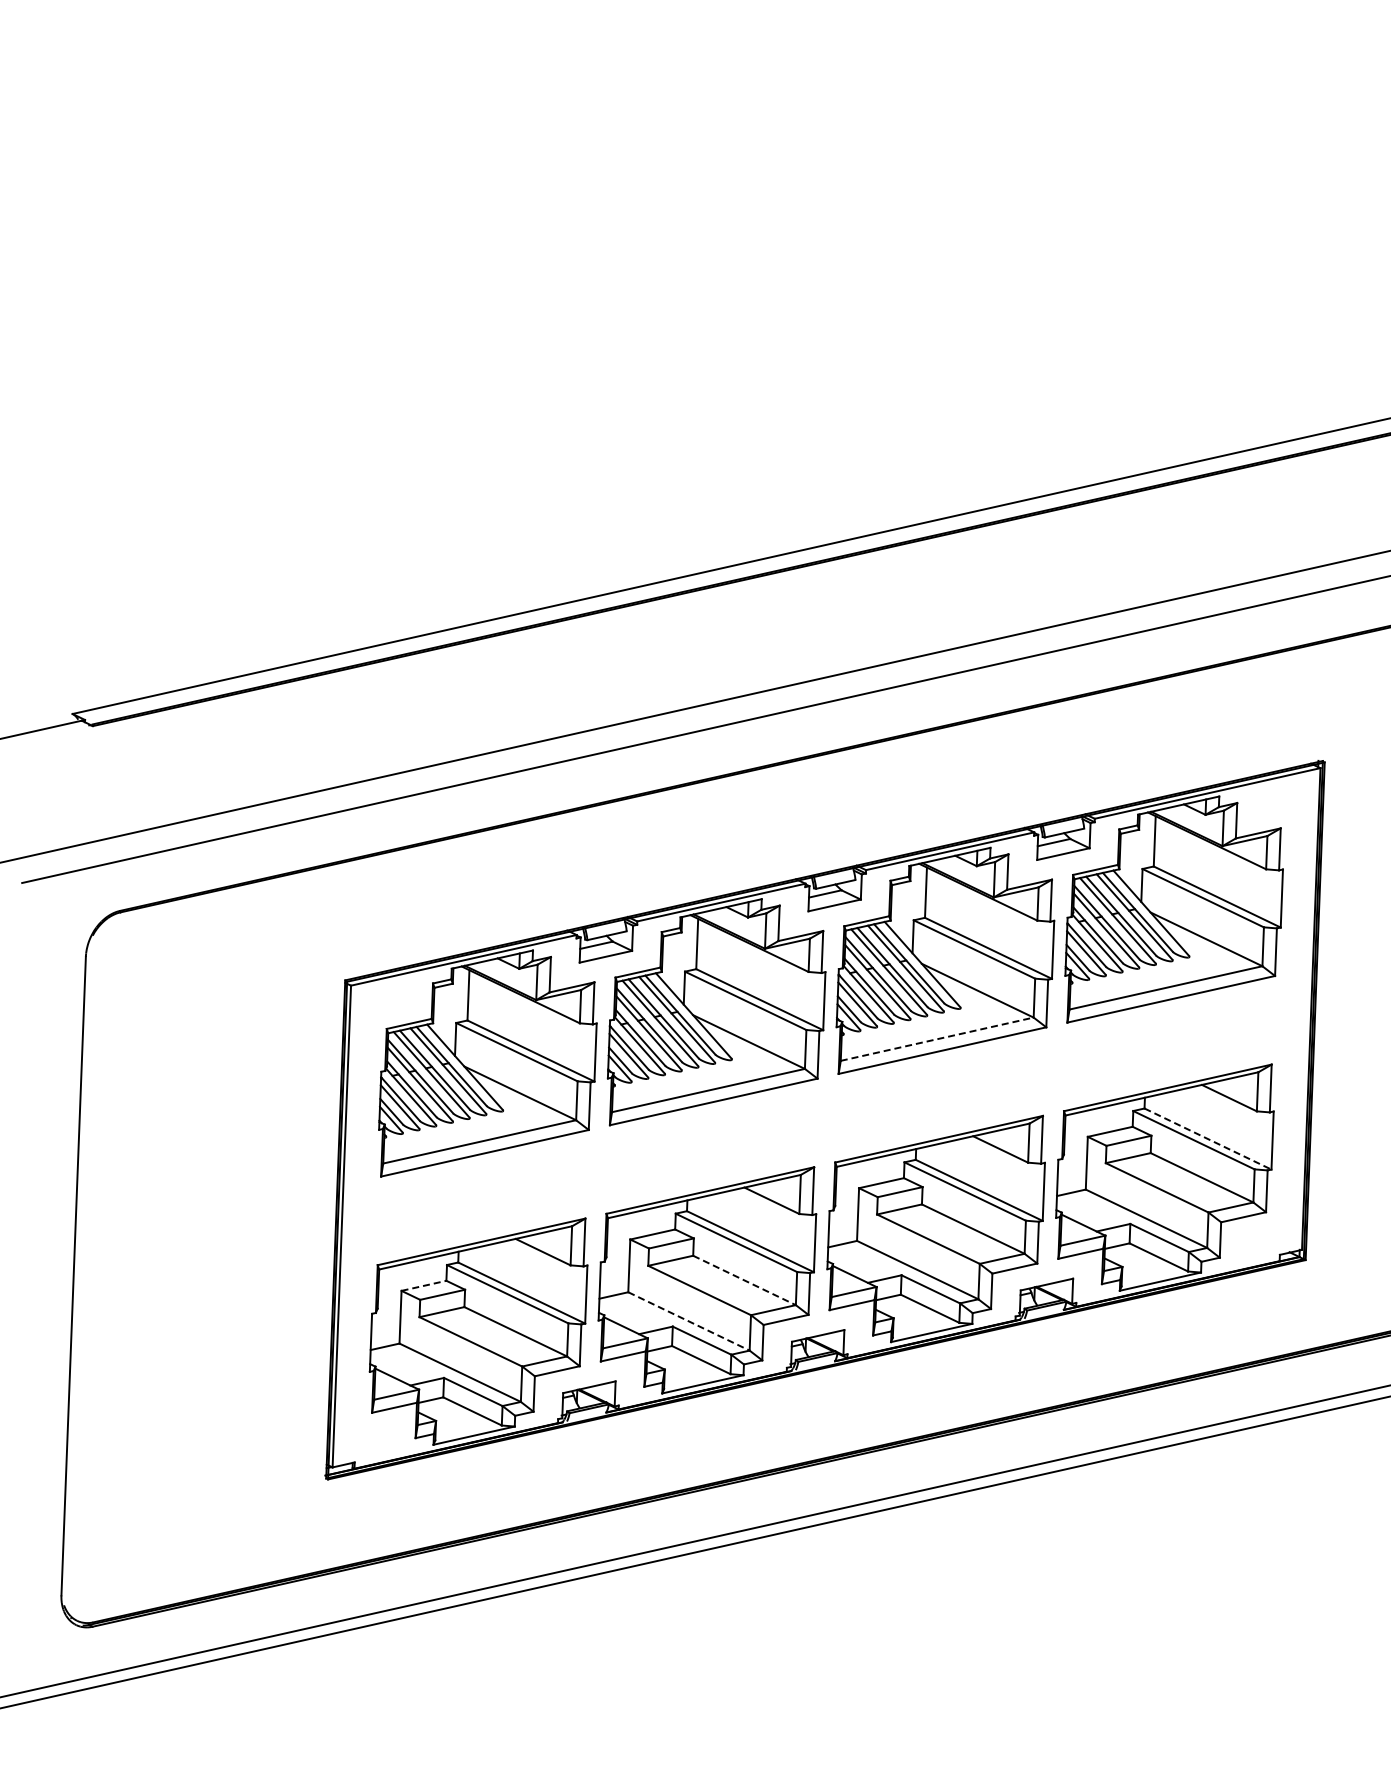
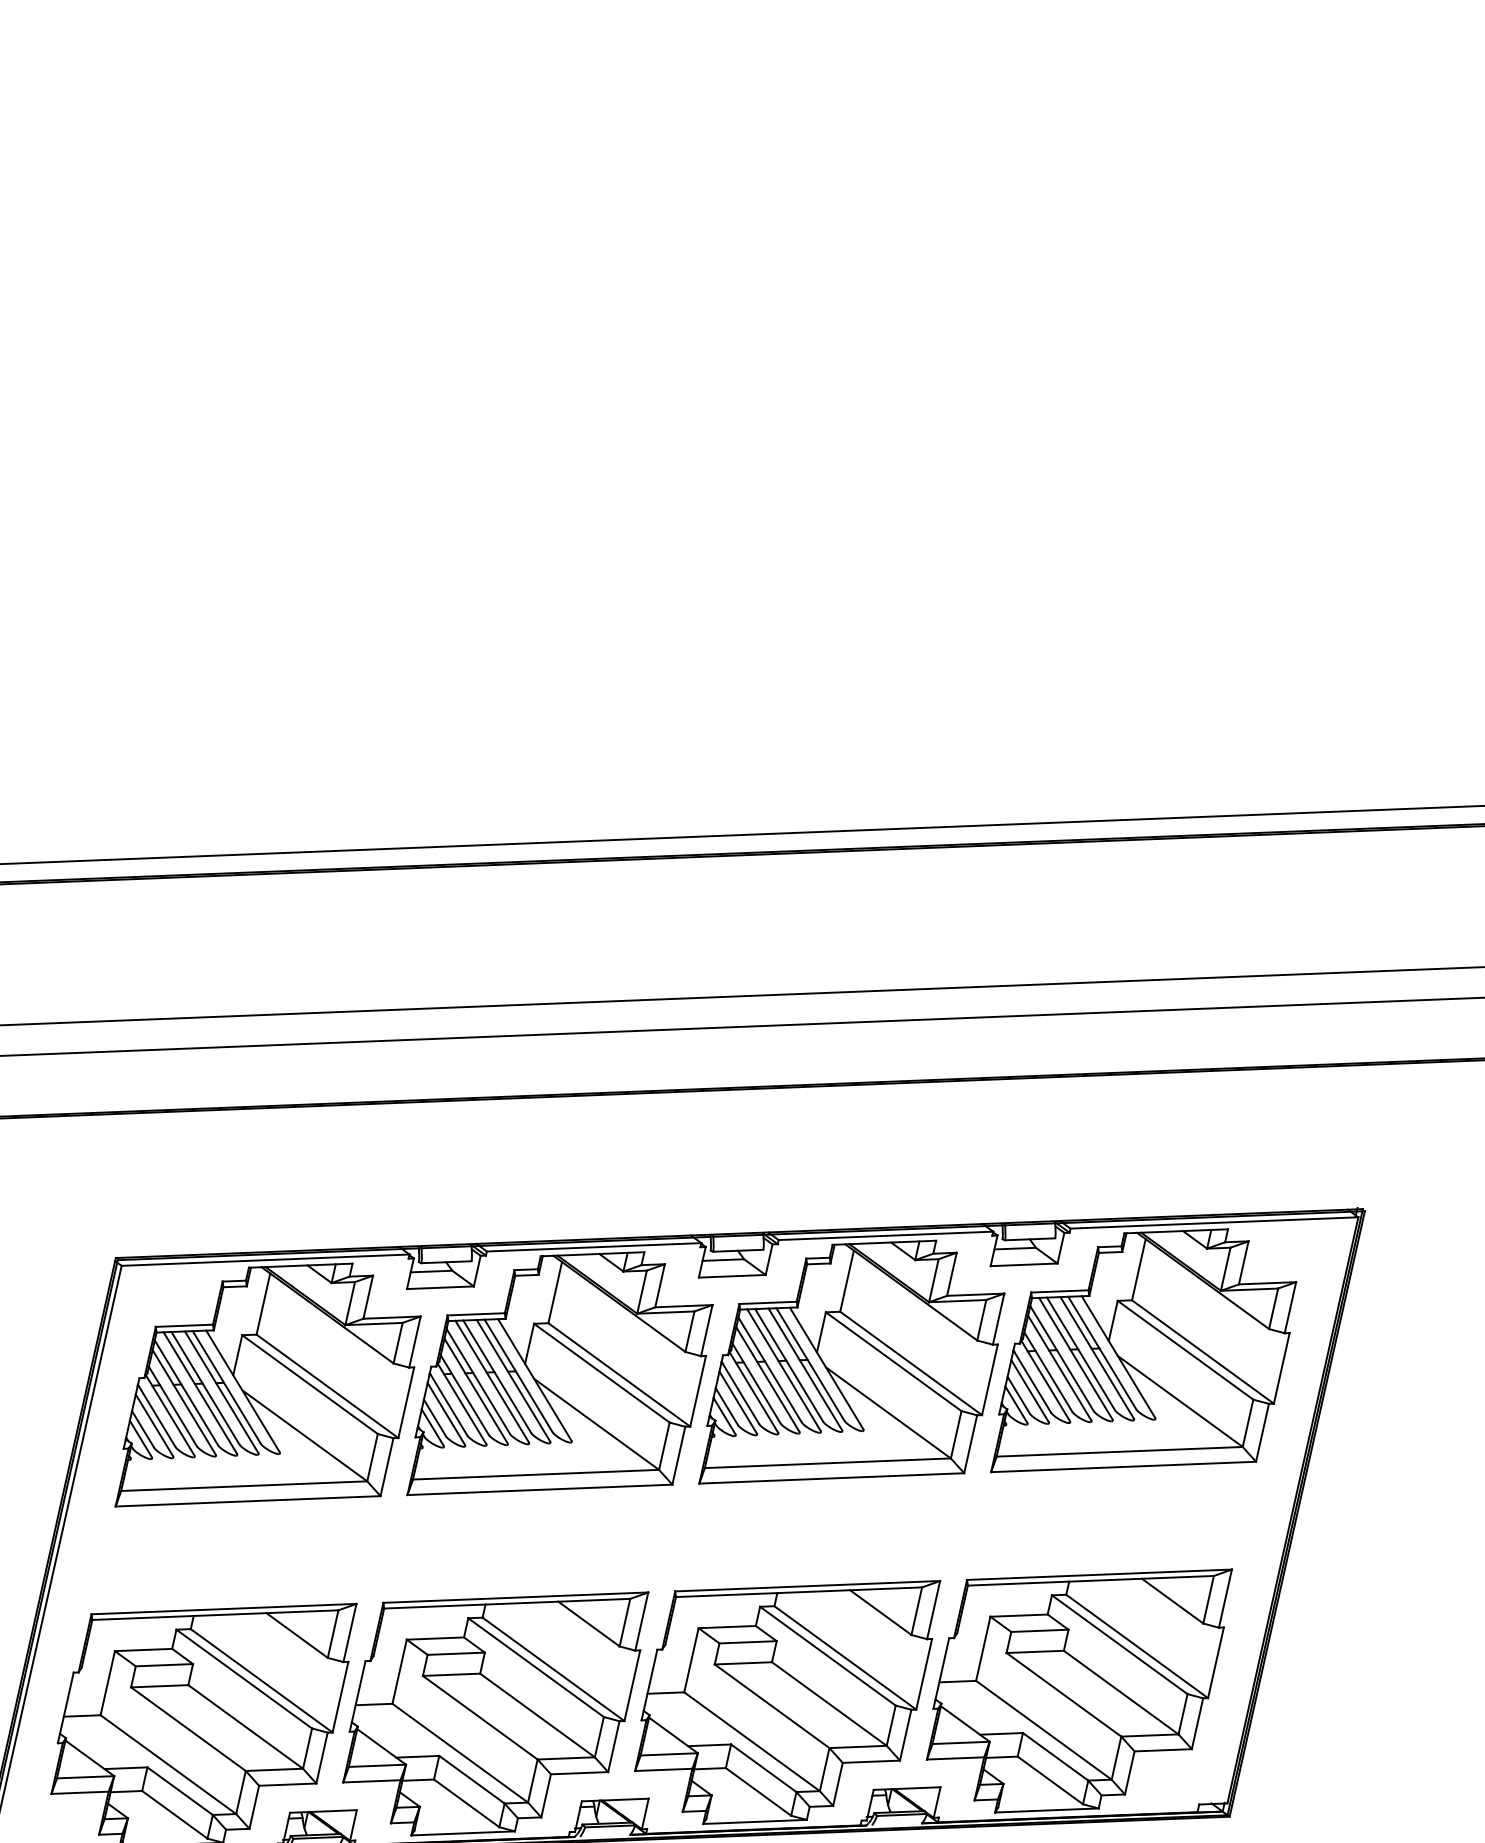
line: (937, 1039) -> (828, 1463), dashed -> solid
line: (1208, 1139) -> (1137, 1647), dashed -> solid
line: (744, 1280) -> (537, 1715), dashed -> solid
line: (423, 1285) -> (143, 1649), dashed -> solid
line: (689, 1321) -> (460, 1753), dashed -> solid

